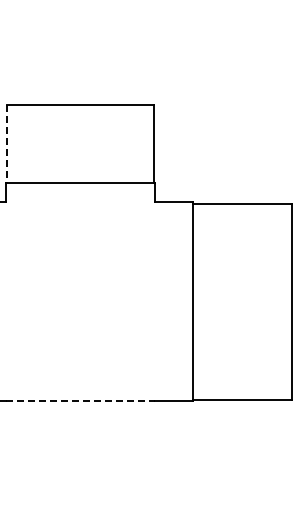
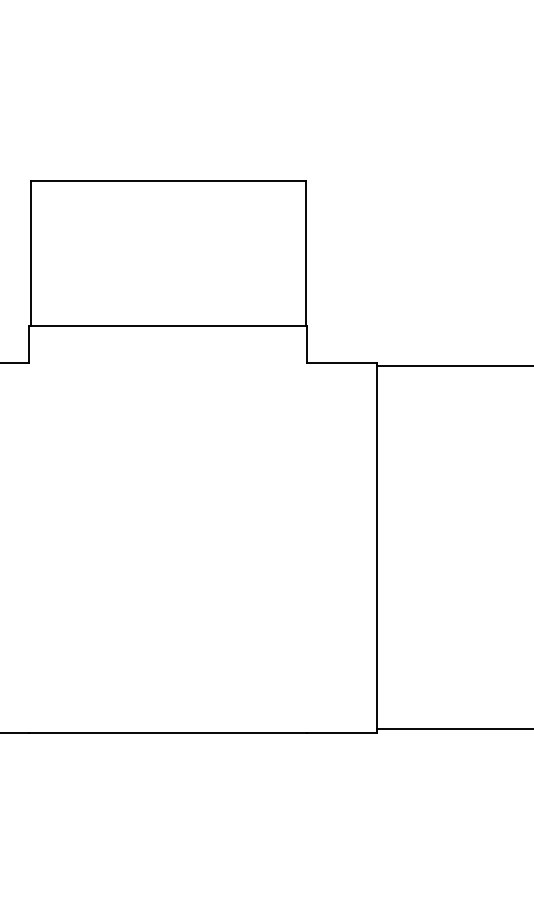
line: (6, 143) -> (30, 252), dashed -> solid
line: (80, 401) -> (168, 732), dashed -> solid

